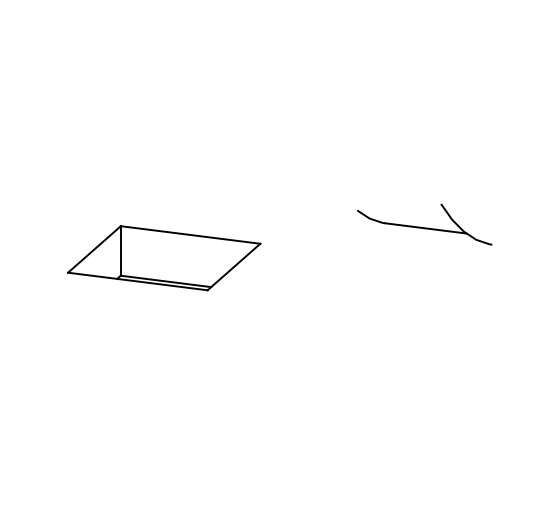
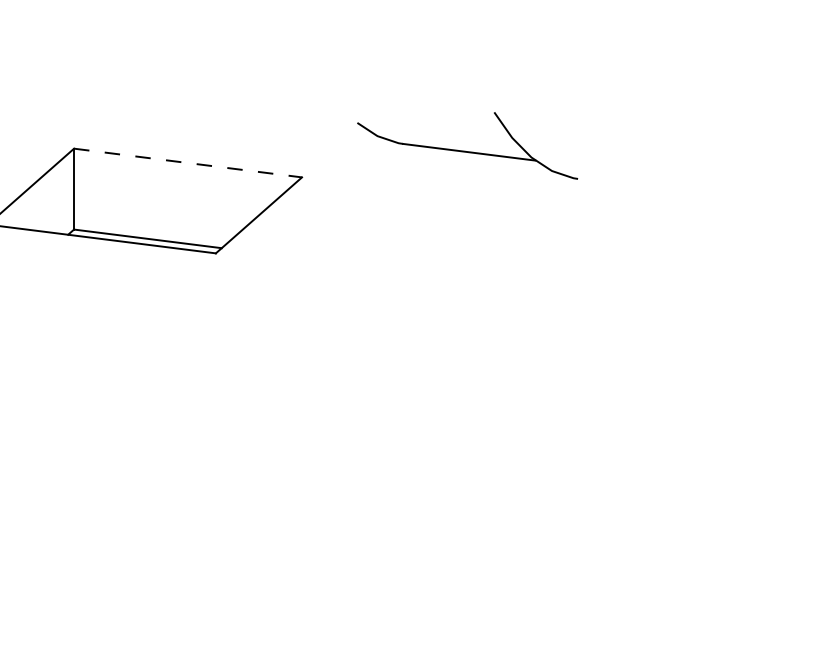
part: (424, 224) -> (467, 145), moved
line: (191, 235) -> (189, 163), solid -> dashed

